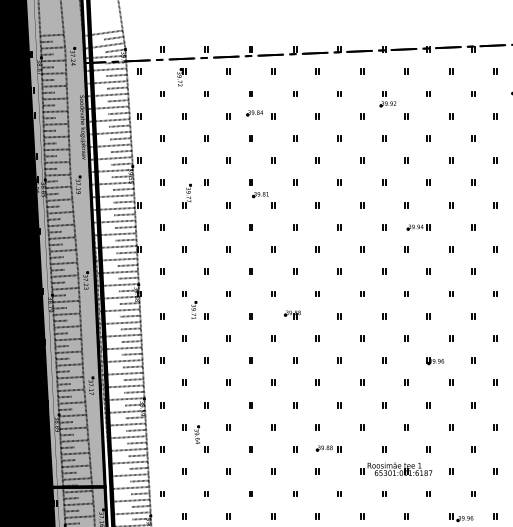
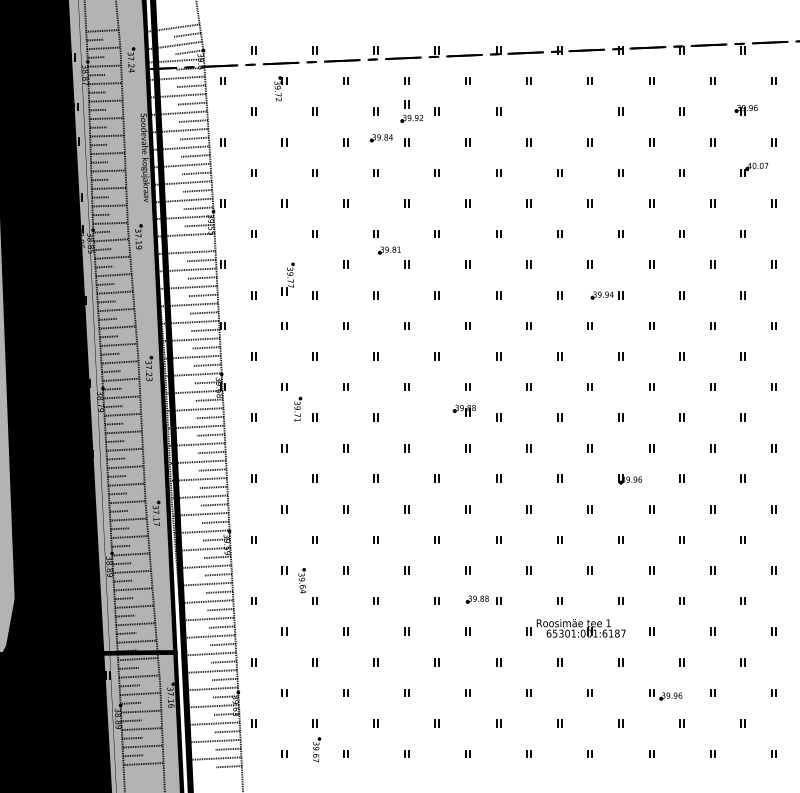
part: (387, 98) -> (411, 111), moved
line: (123, 189) -> (200, 242), removed
part: (186, 195) -> (287, 278), moved
part: (291, 314) -> (463, 410), moved

